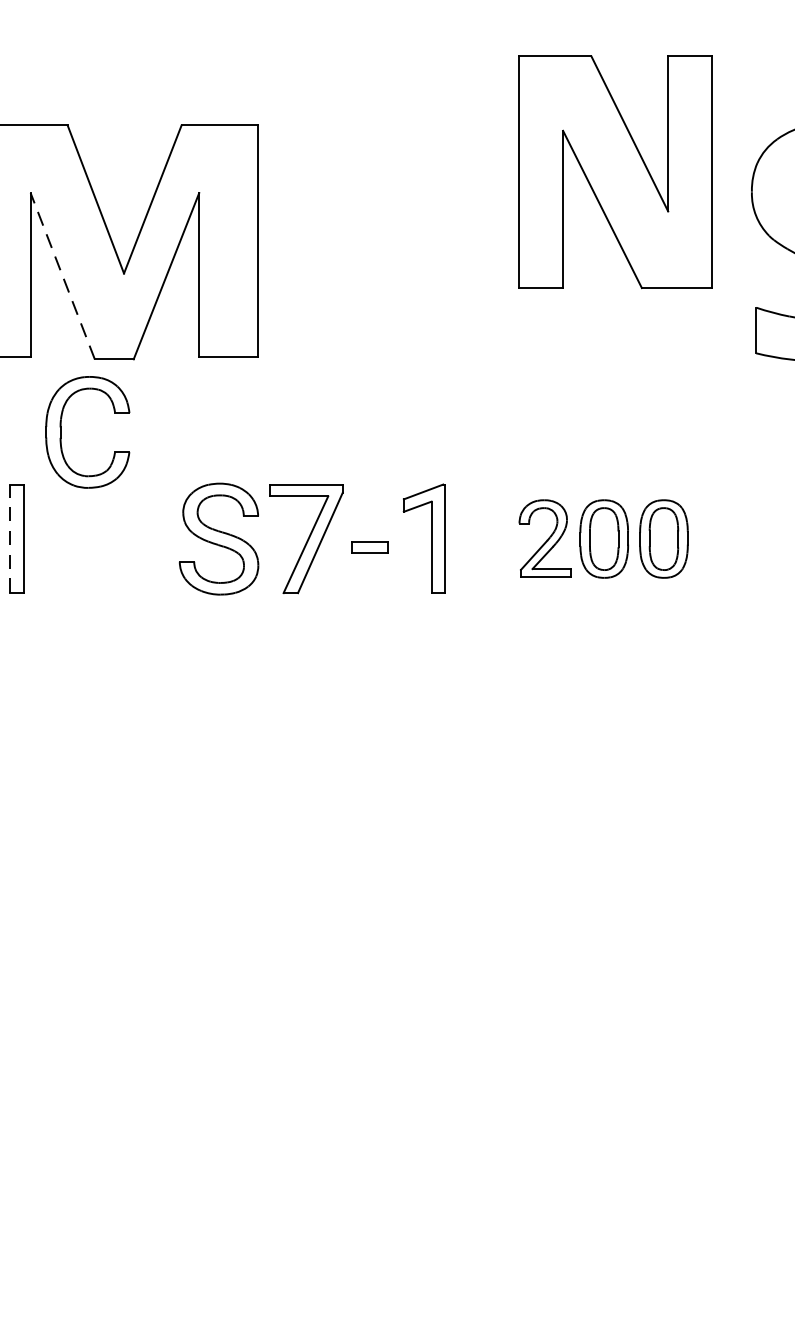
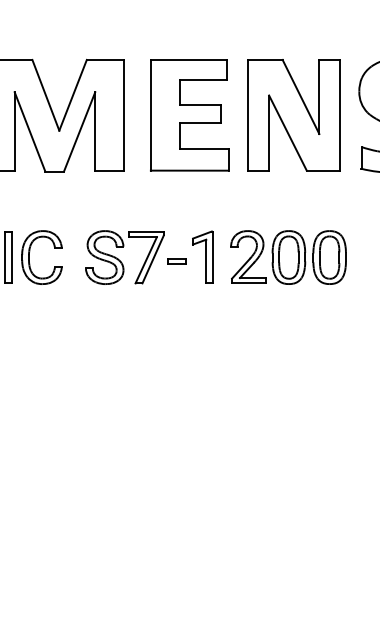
part: (614, 172) -> (293, 115), moved
part: (396, 241) -> (189, 115), added
line: (63, 275) -> (30, 131), dashed -> solid
part: (61, 432) -> (29, 257), moved
line: (9, 538) -> (4, 257), dashed -> solid
part: (603, 538) -> (288, 257), size x1.43

